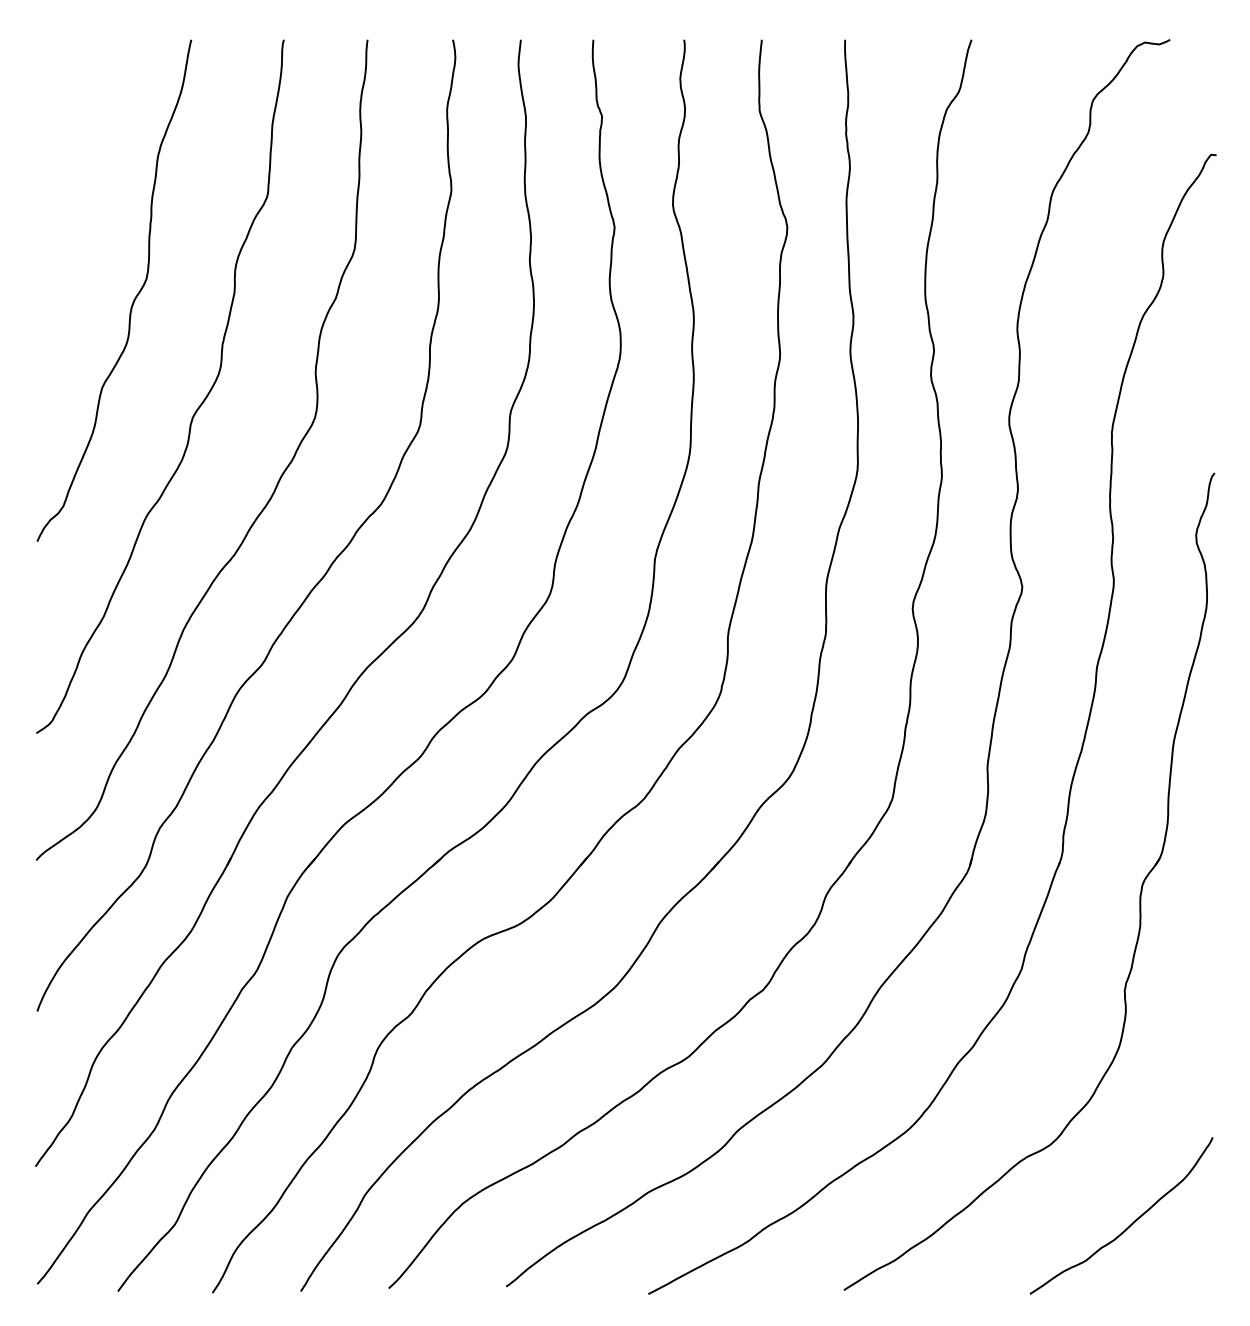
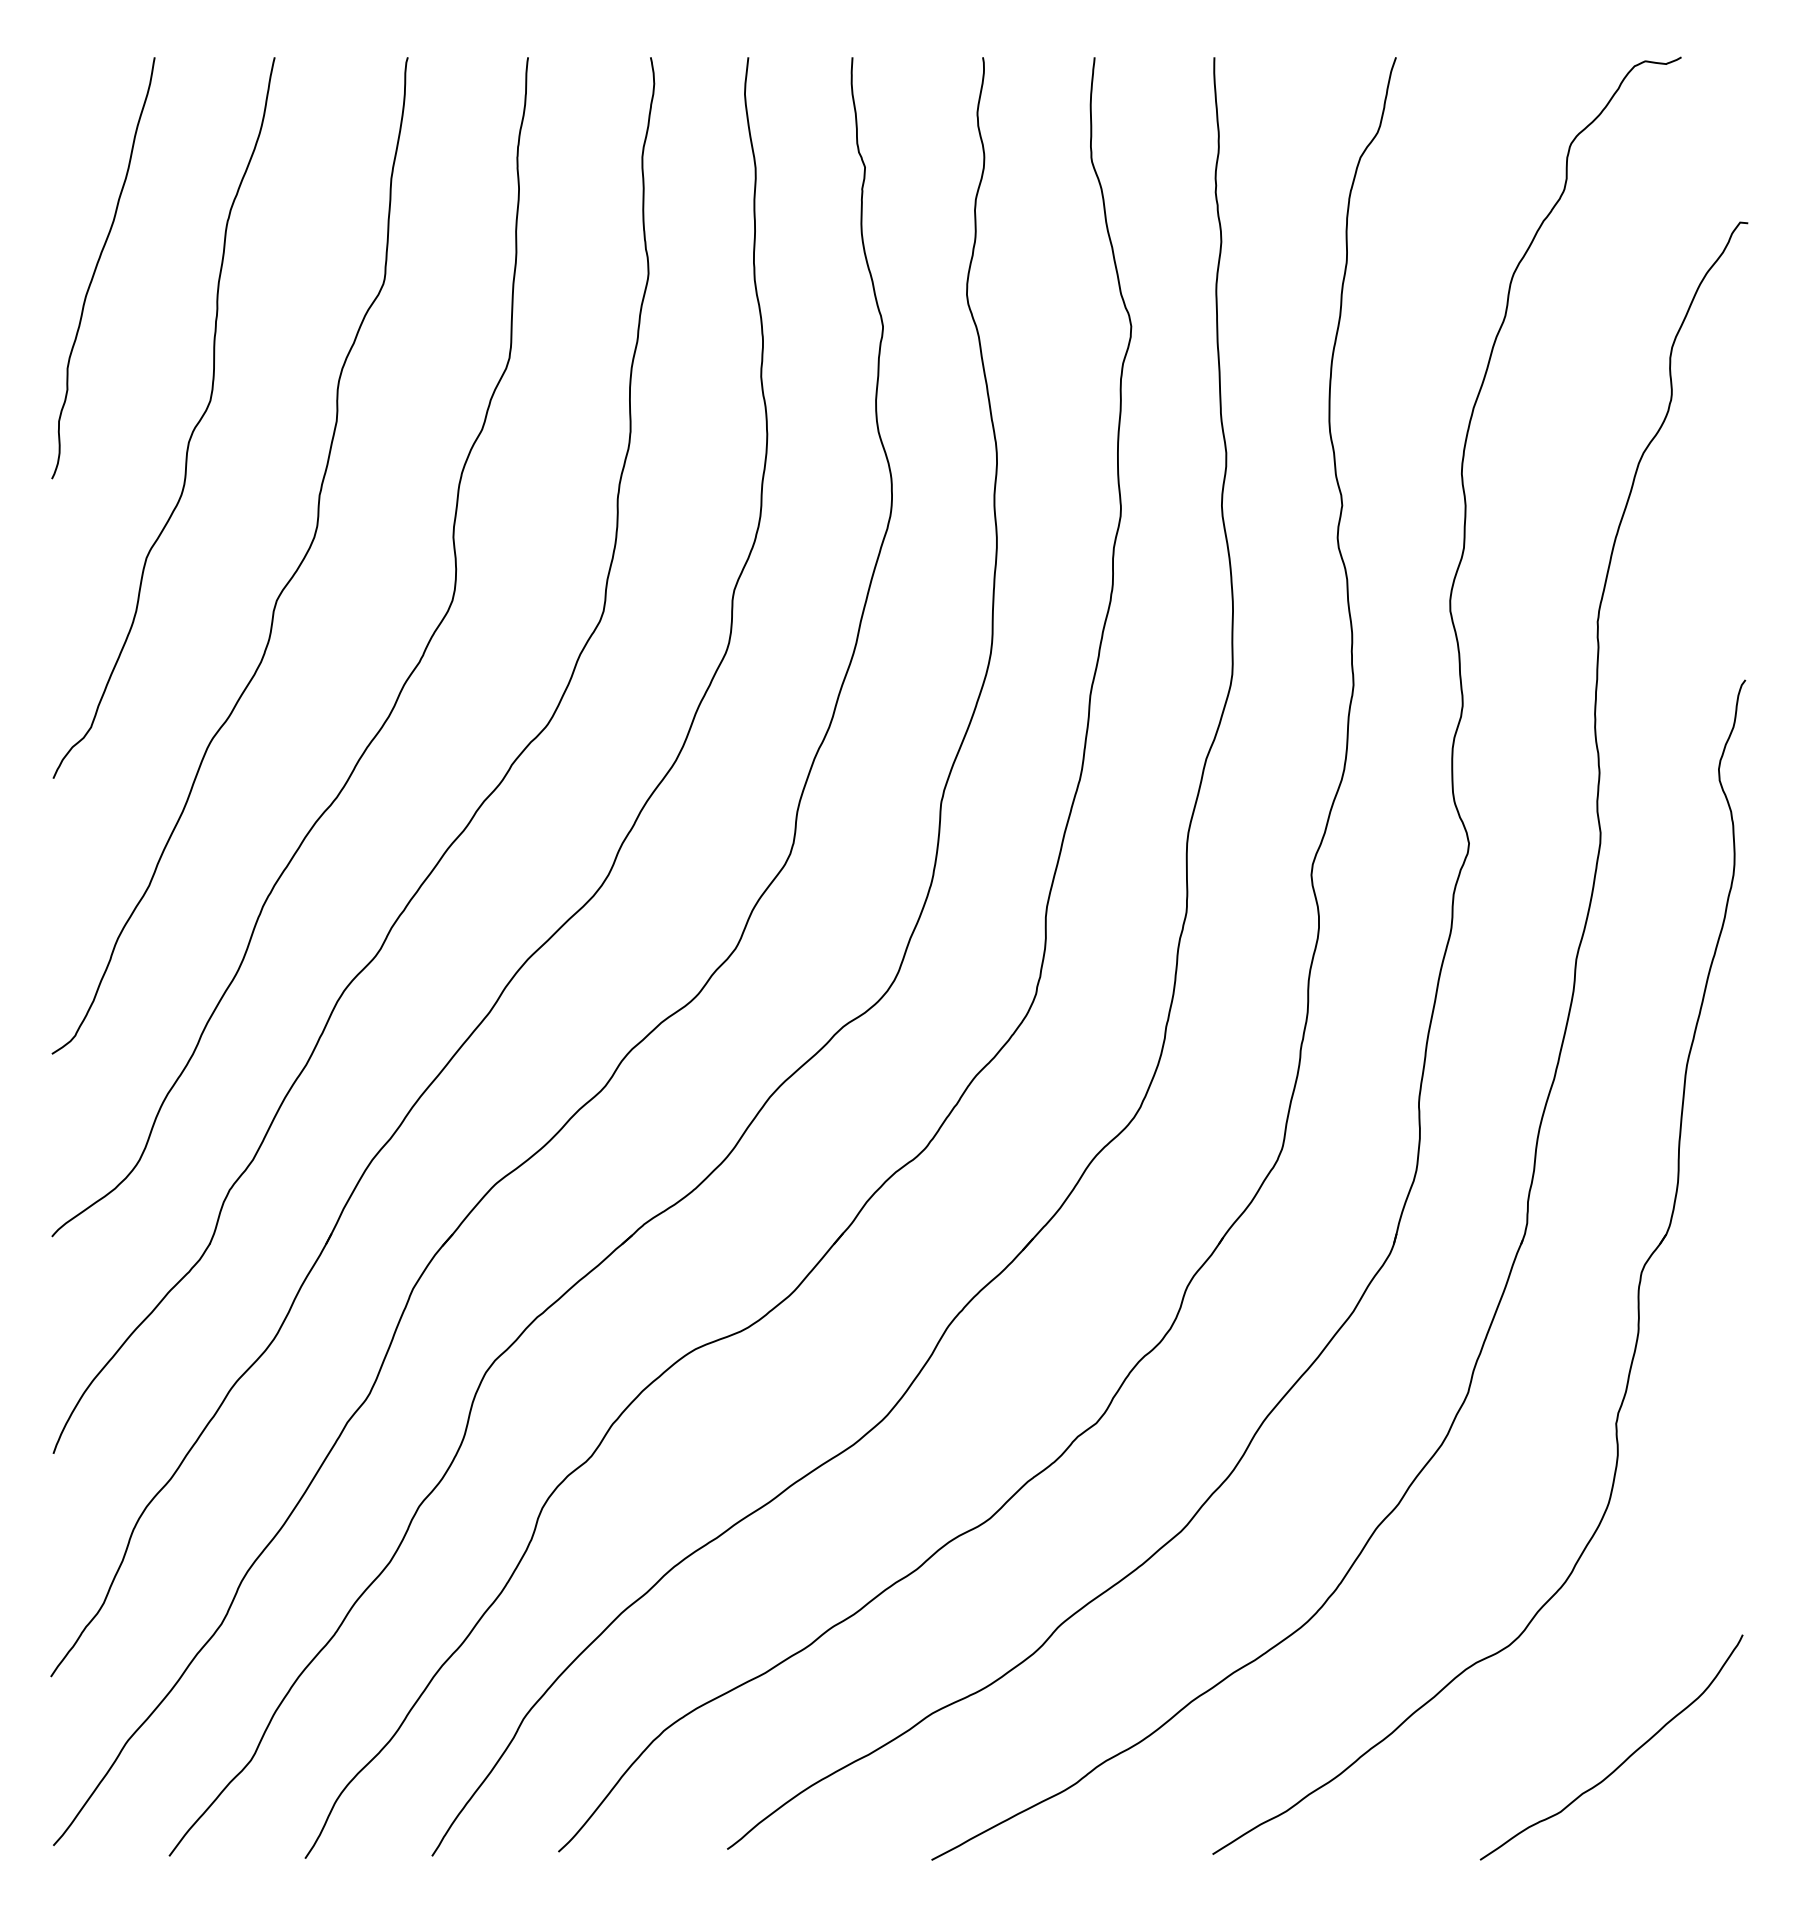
curve: (68, 185) -> (98, 266), added

